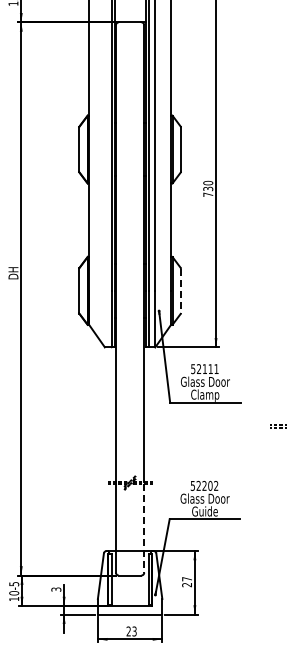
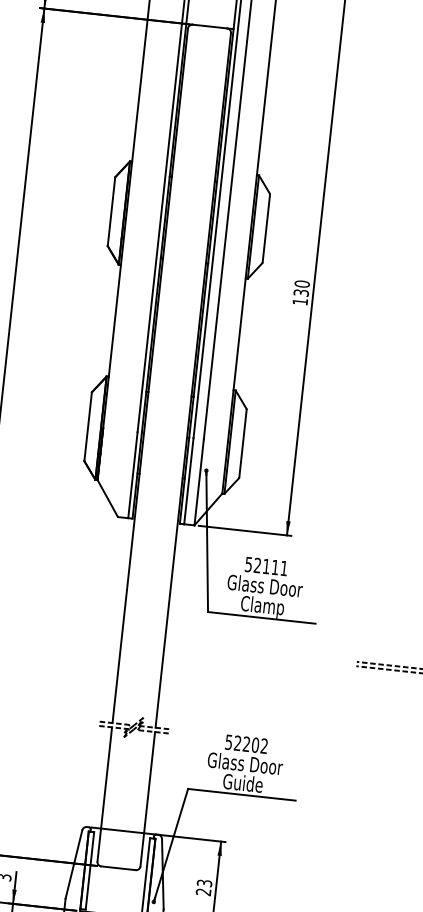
text: (208, 194) -> (300, 301), 730 -> 130
line: (181, 291) -> (243, 444), dashed -> solid
line: (144, 529) -> (148, 800), dashed -> solid
text: (187, 579) -> (205, 883), 27 -> 23

